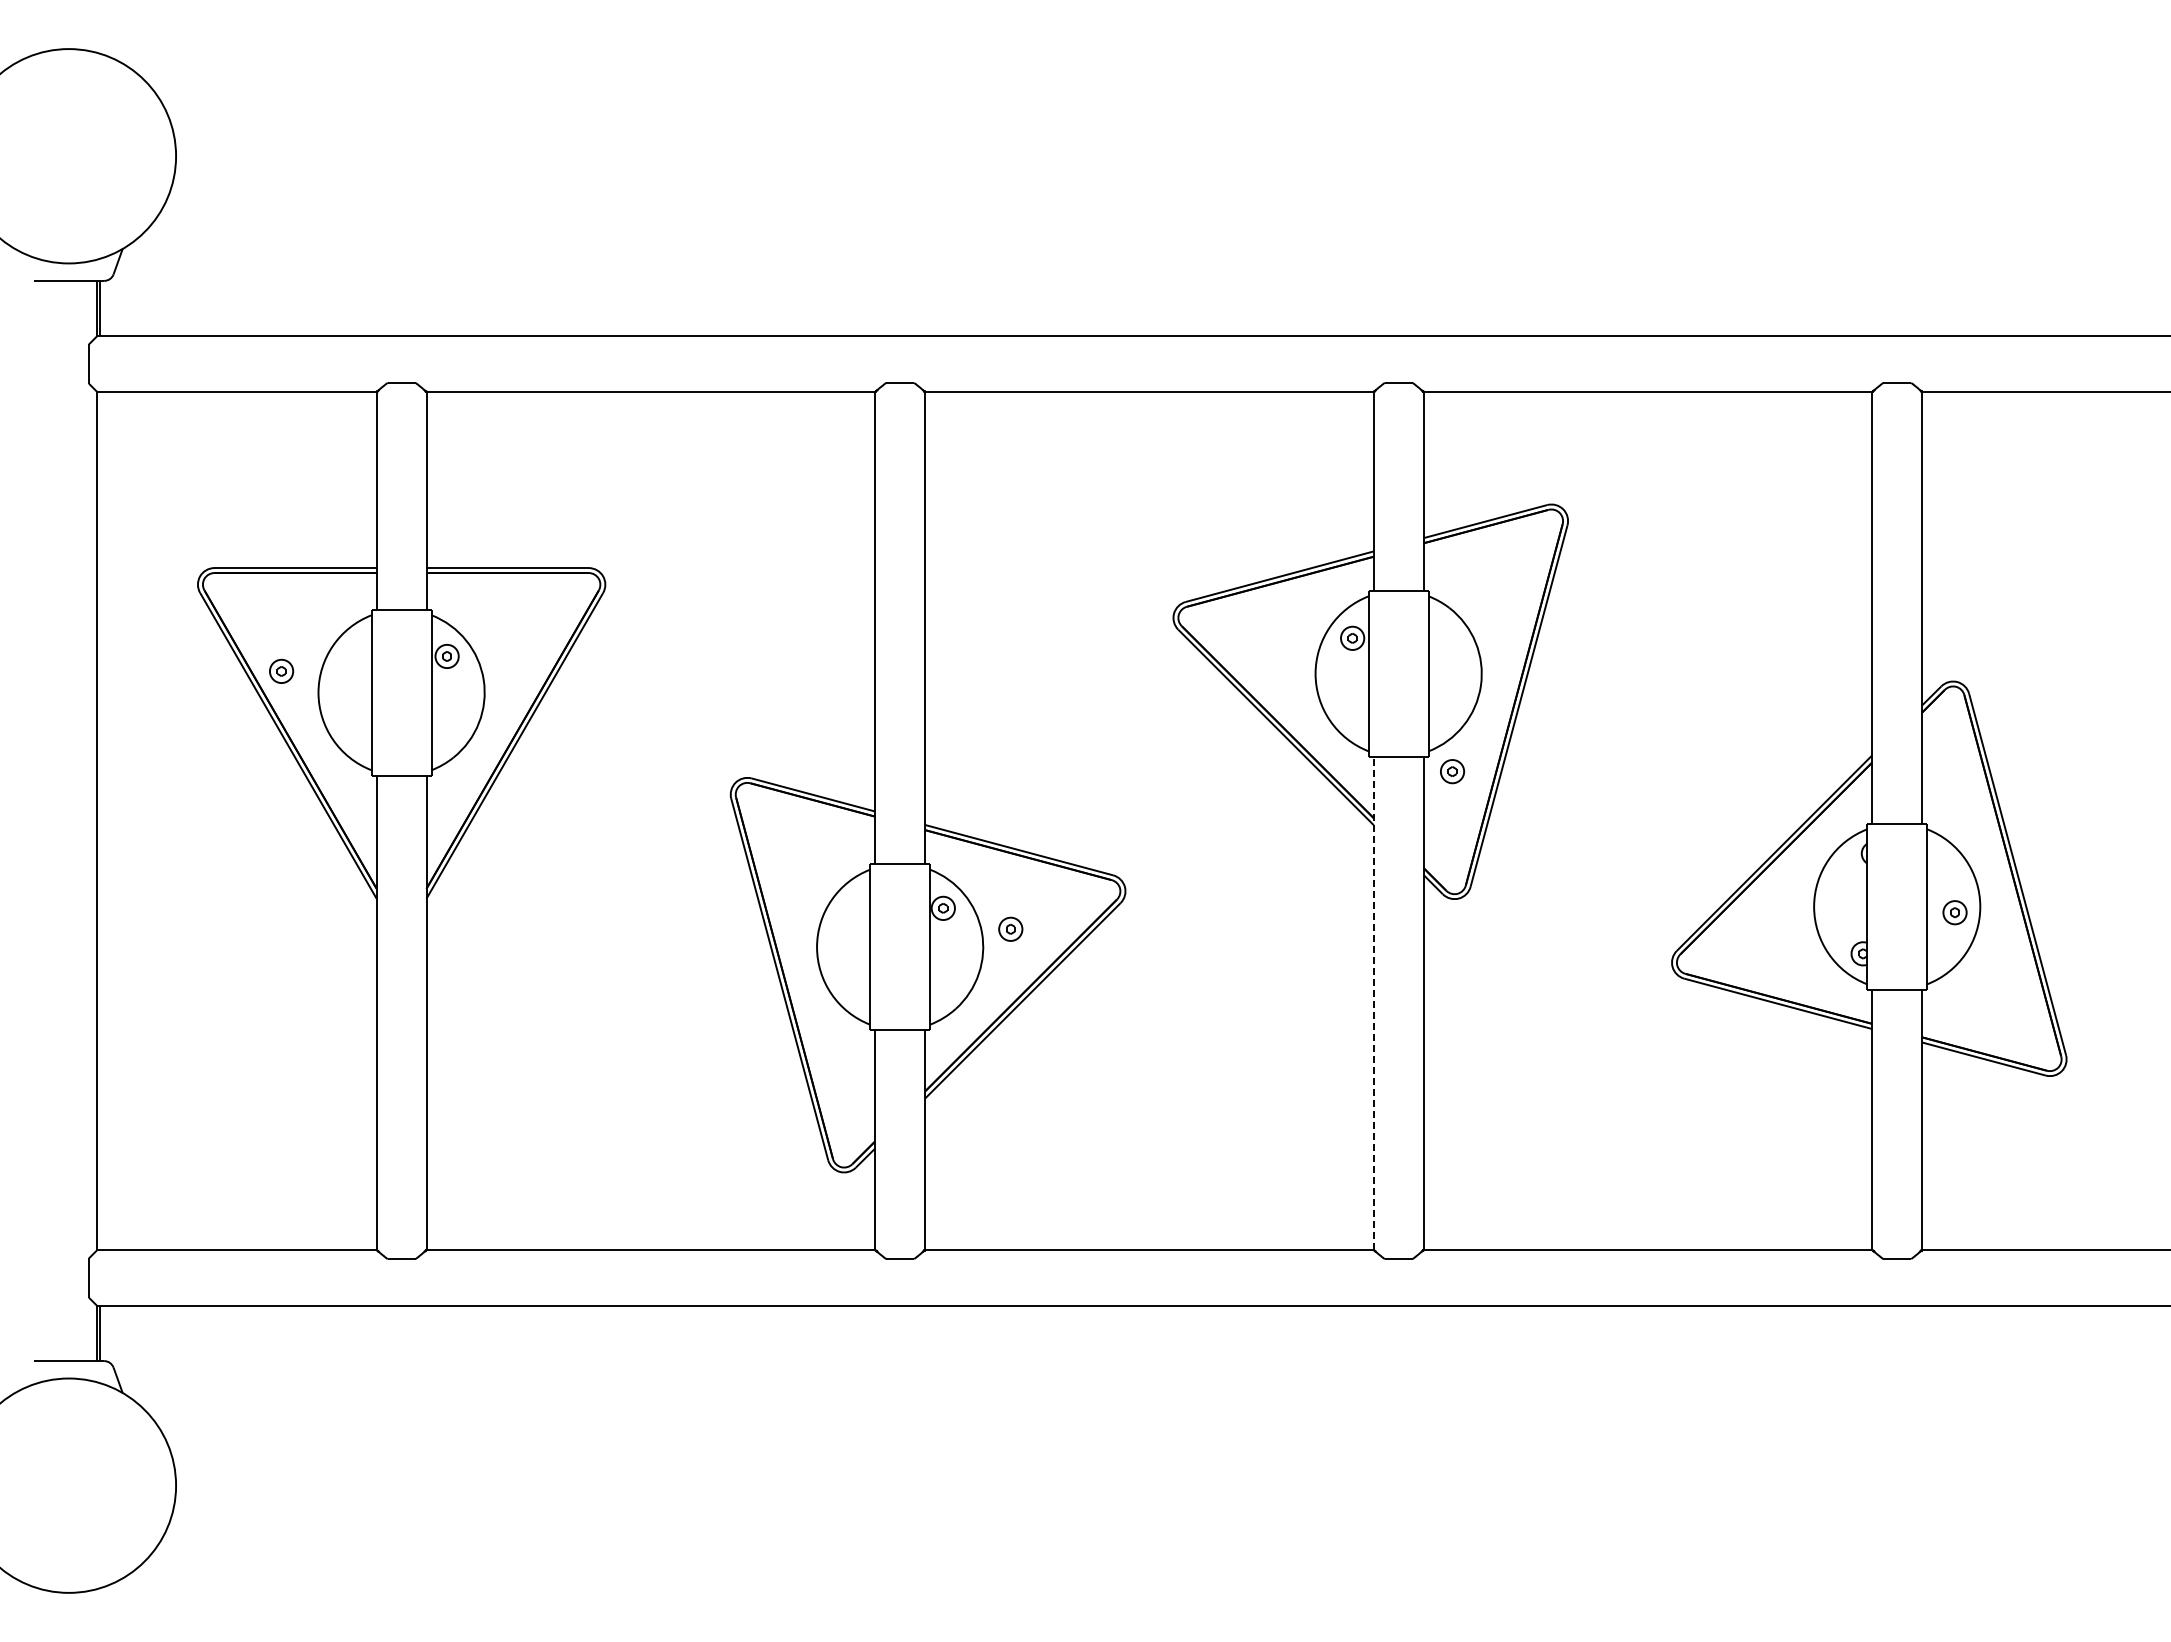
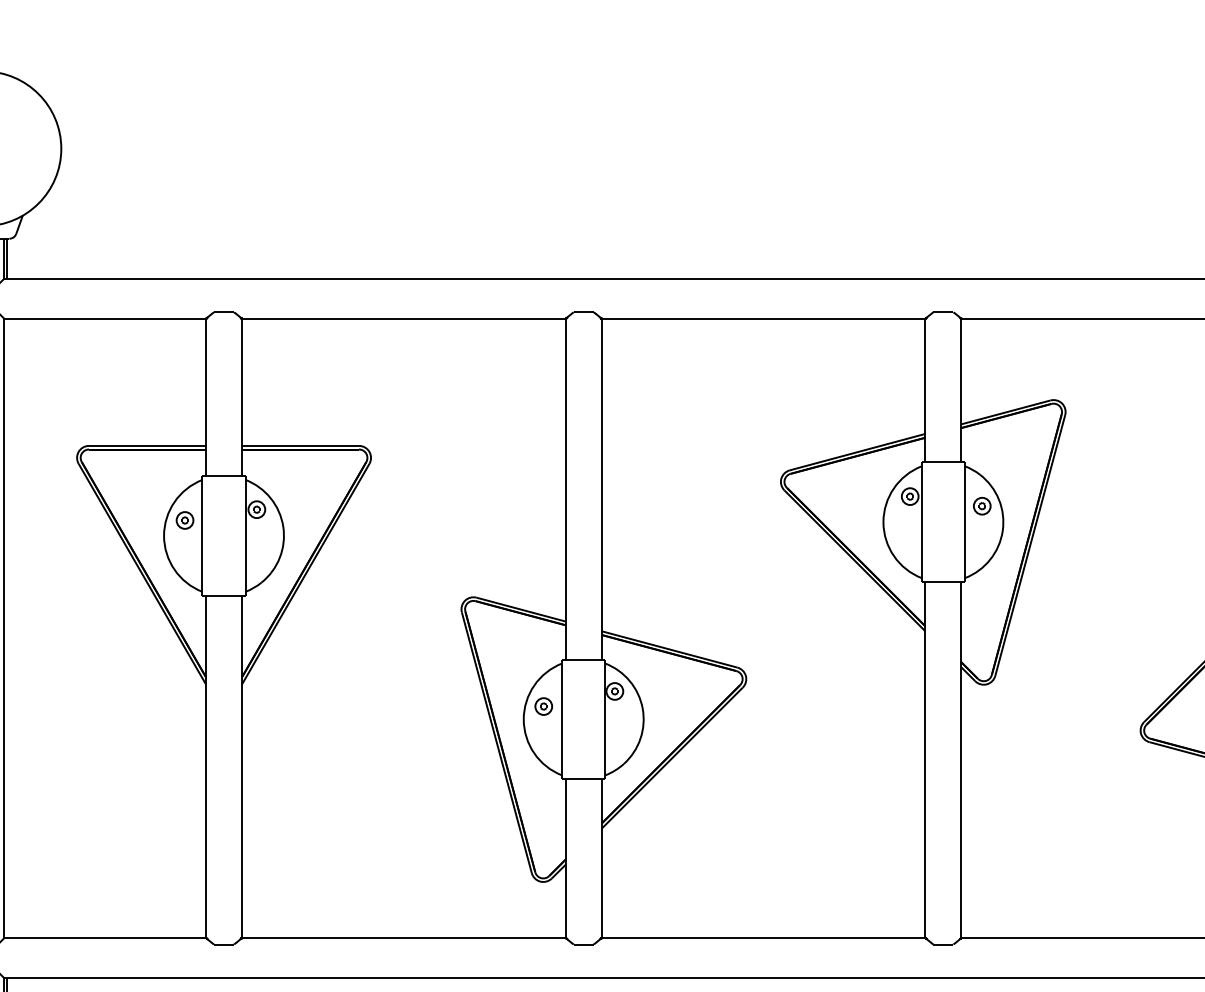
part: (281, 670) -> (184, 519), moved
part: (1452, 771) -> (982, 506), moved
part: (1010, 928) -> (543, 705), moved
line: (1373, 1003) -> (925, 760), dashed -> solid

